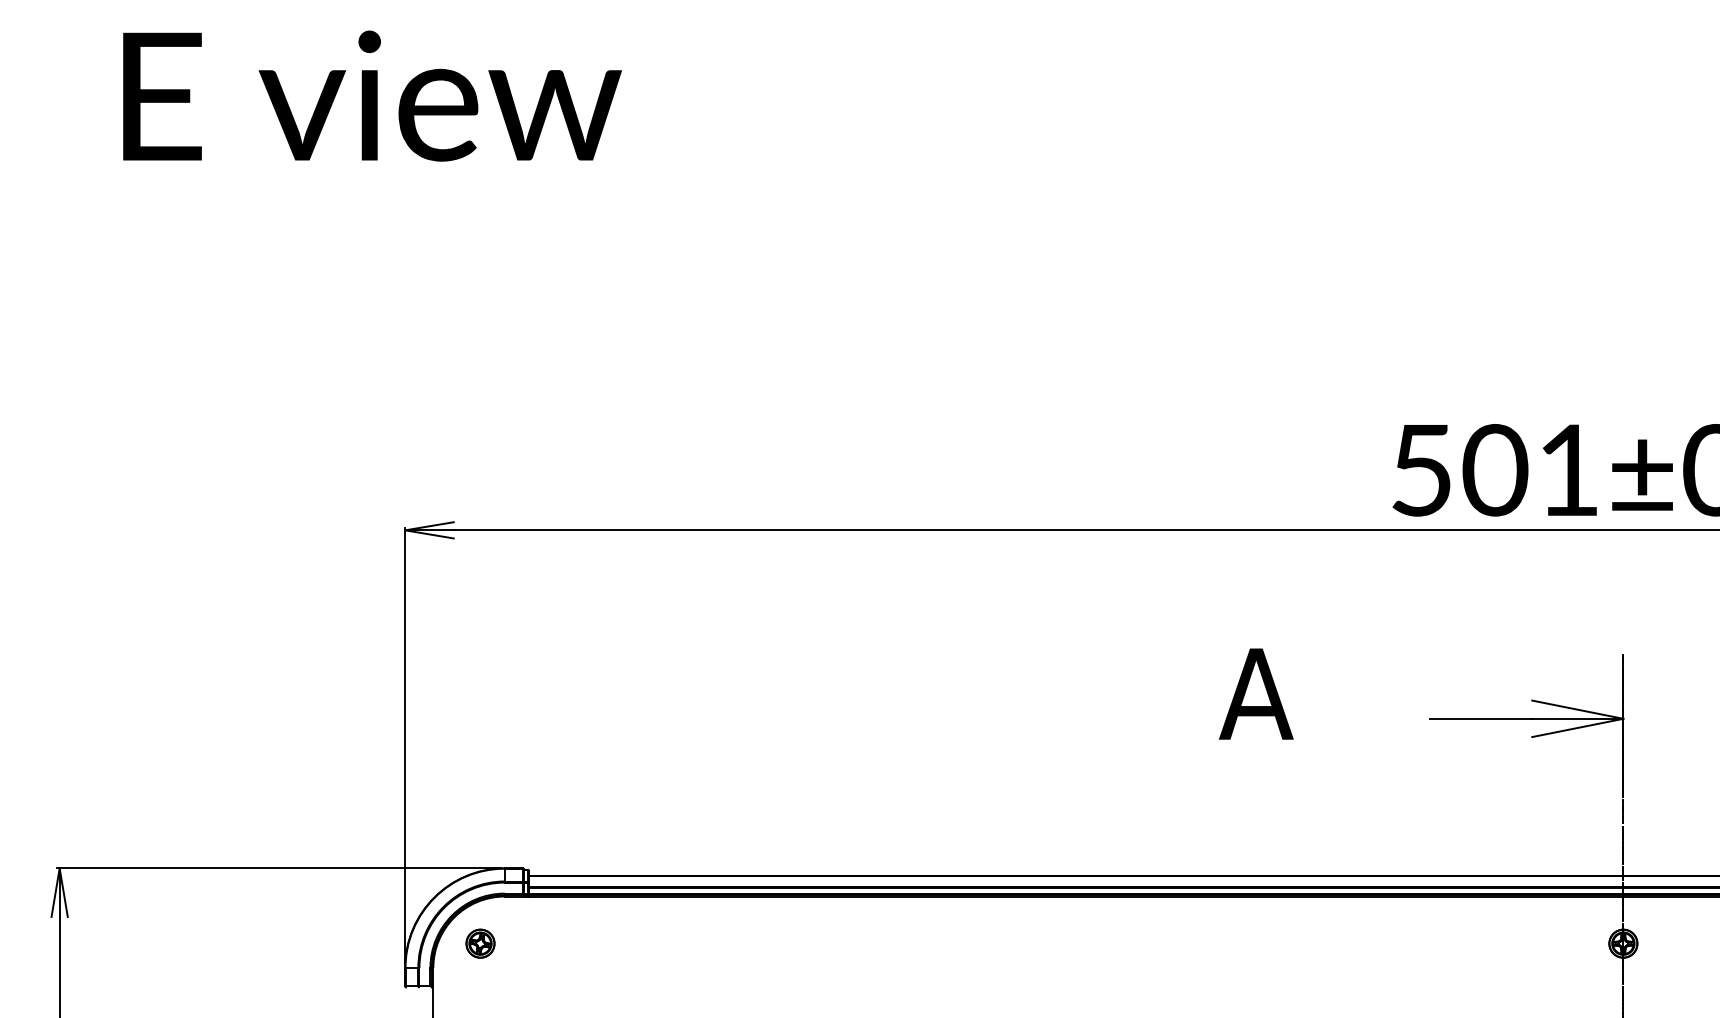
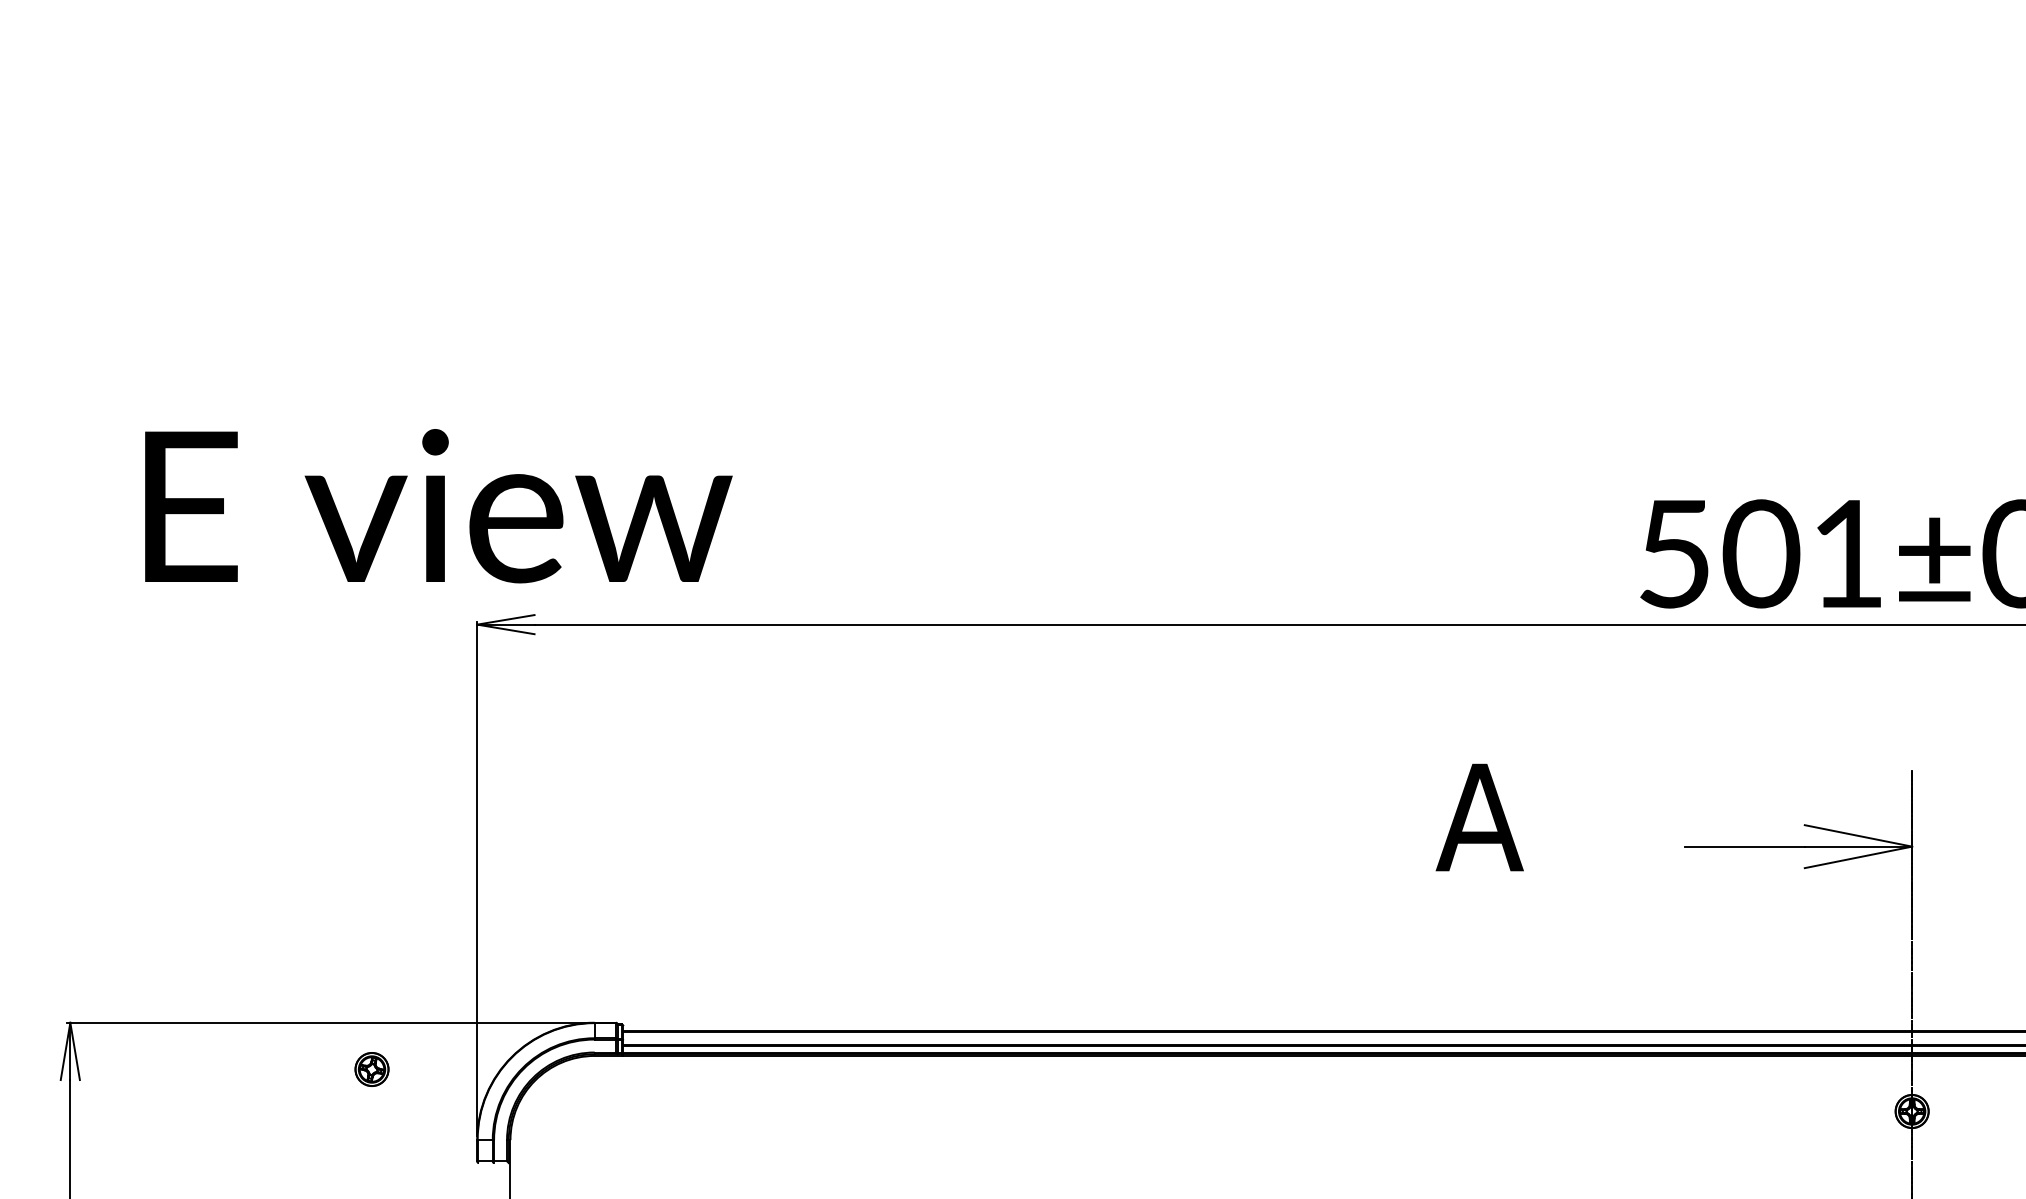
text: (372, 96) -> (438, 506), moved
part: (480, 943) -> (371, 1069), moved

